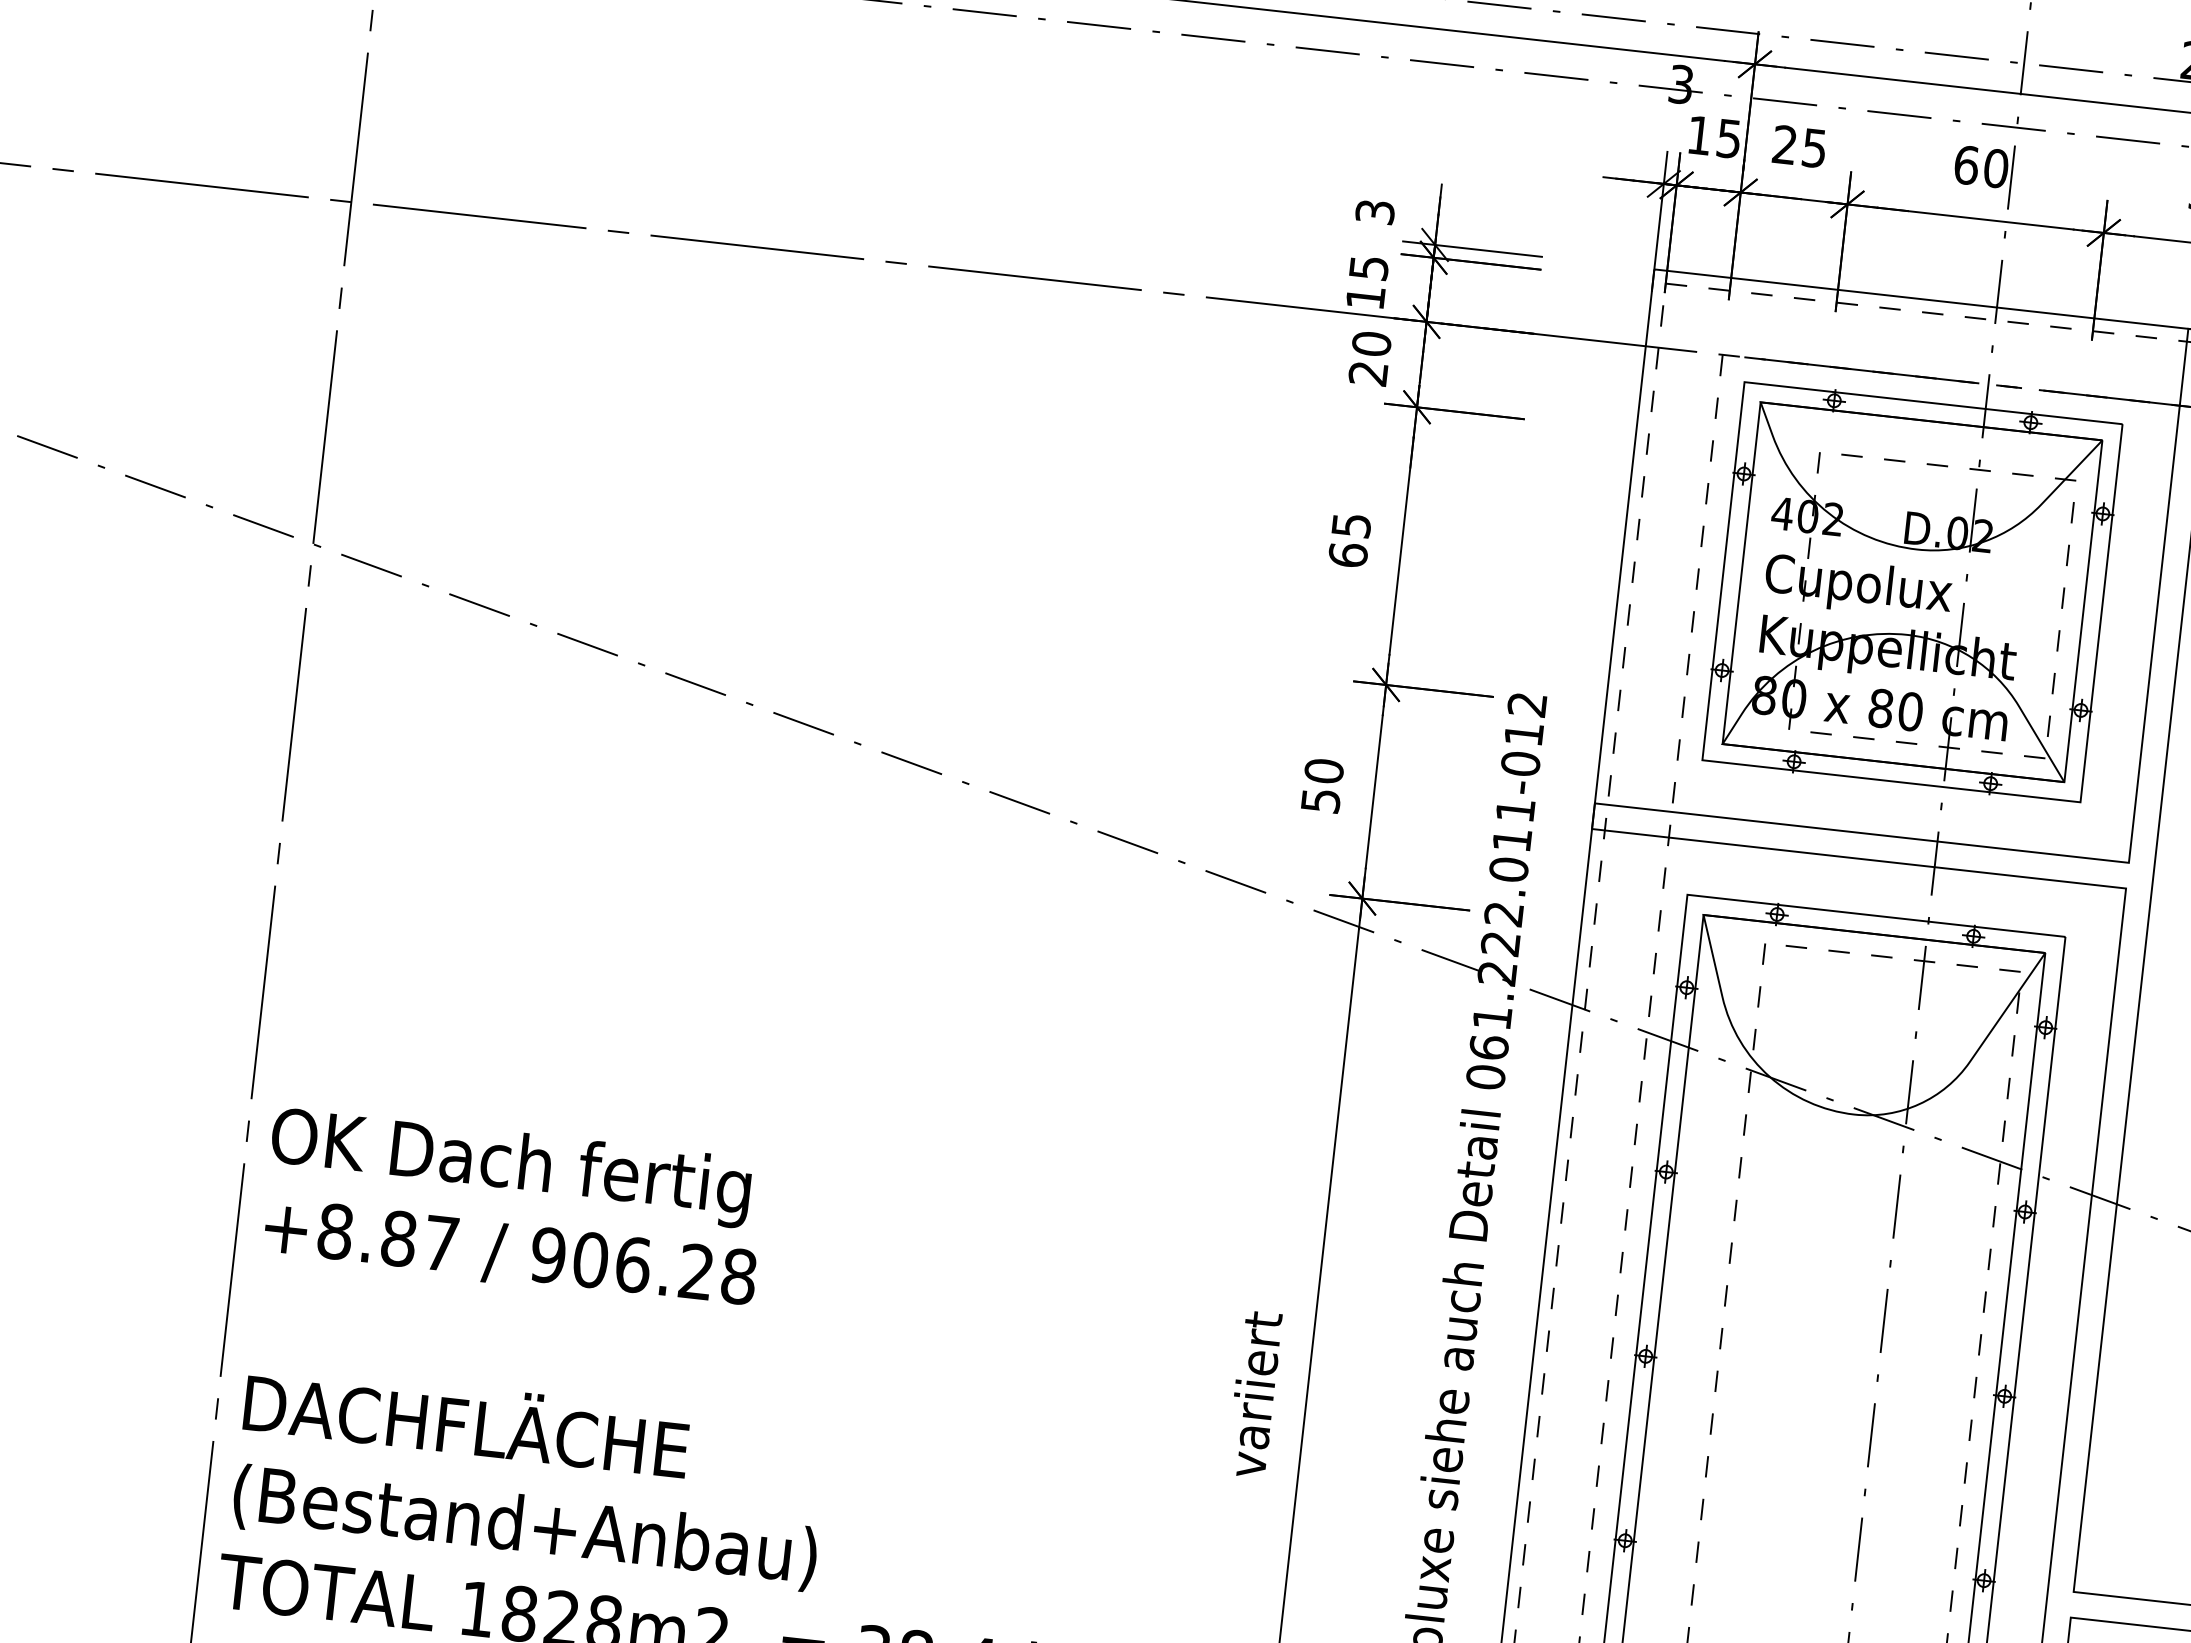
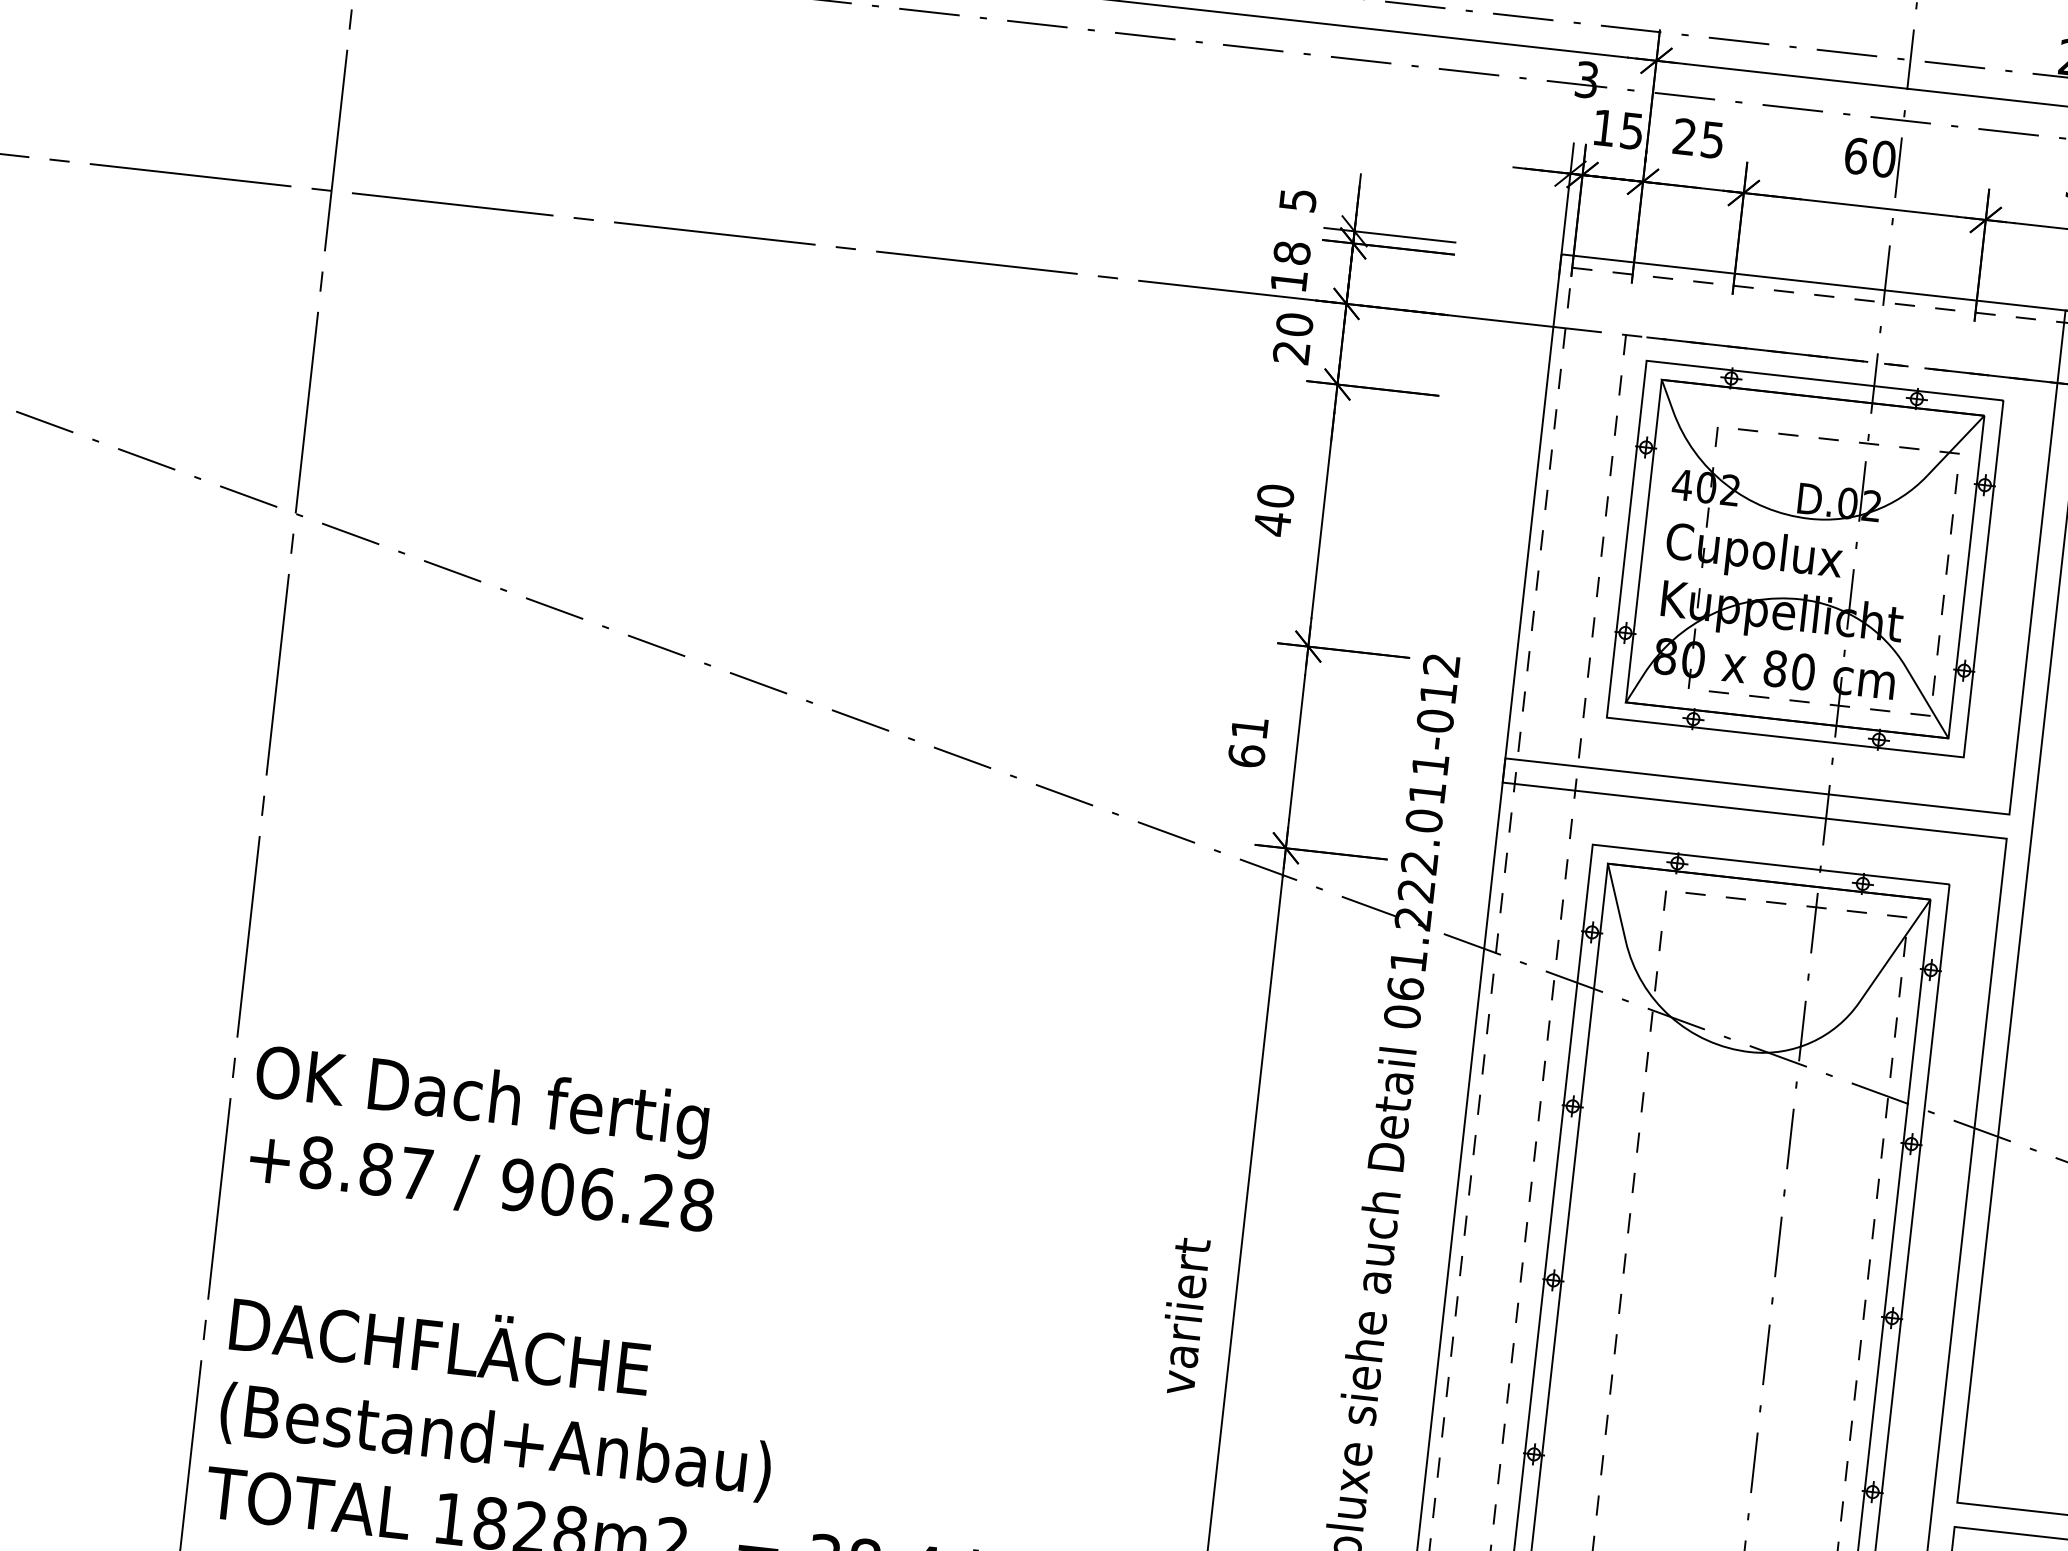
text: (1374, 212) -> (1297, 200), 3 -> 5
text: (1368, 268) -> (1291, 253), 15 -> 18
text: (1349, 540) -> (1273, 510), 65 -> 40
text: (1322, 786) -> (1248, 742), 50 -> 61

